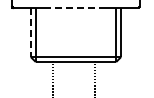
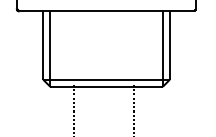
line: (75, 8) -> (105, 11), dashed -> solid
line: (30, 33) -> (42, 46), dashed -> solid

